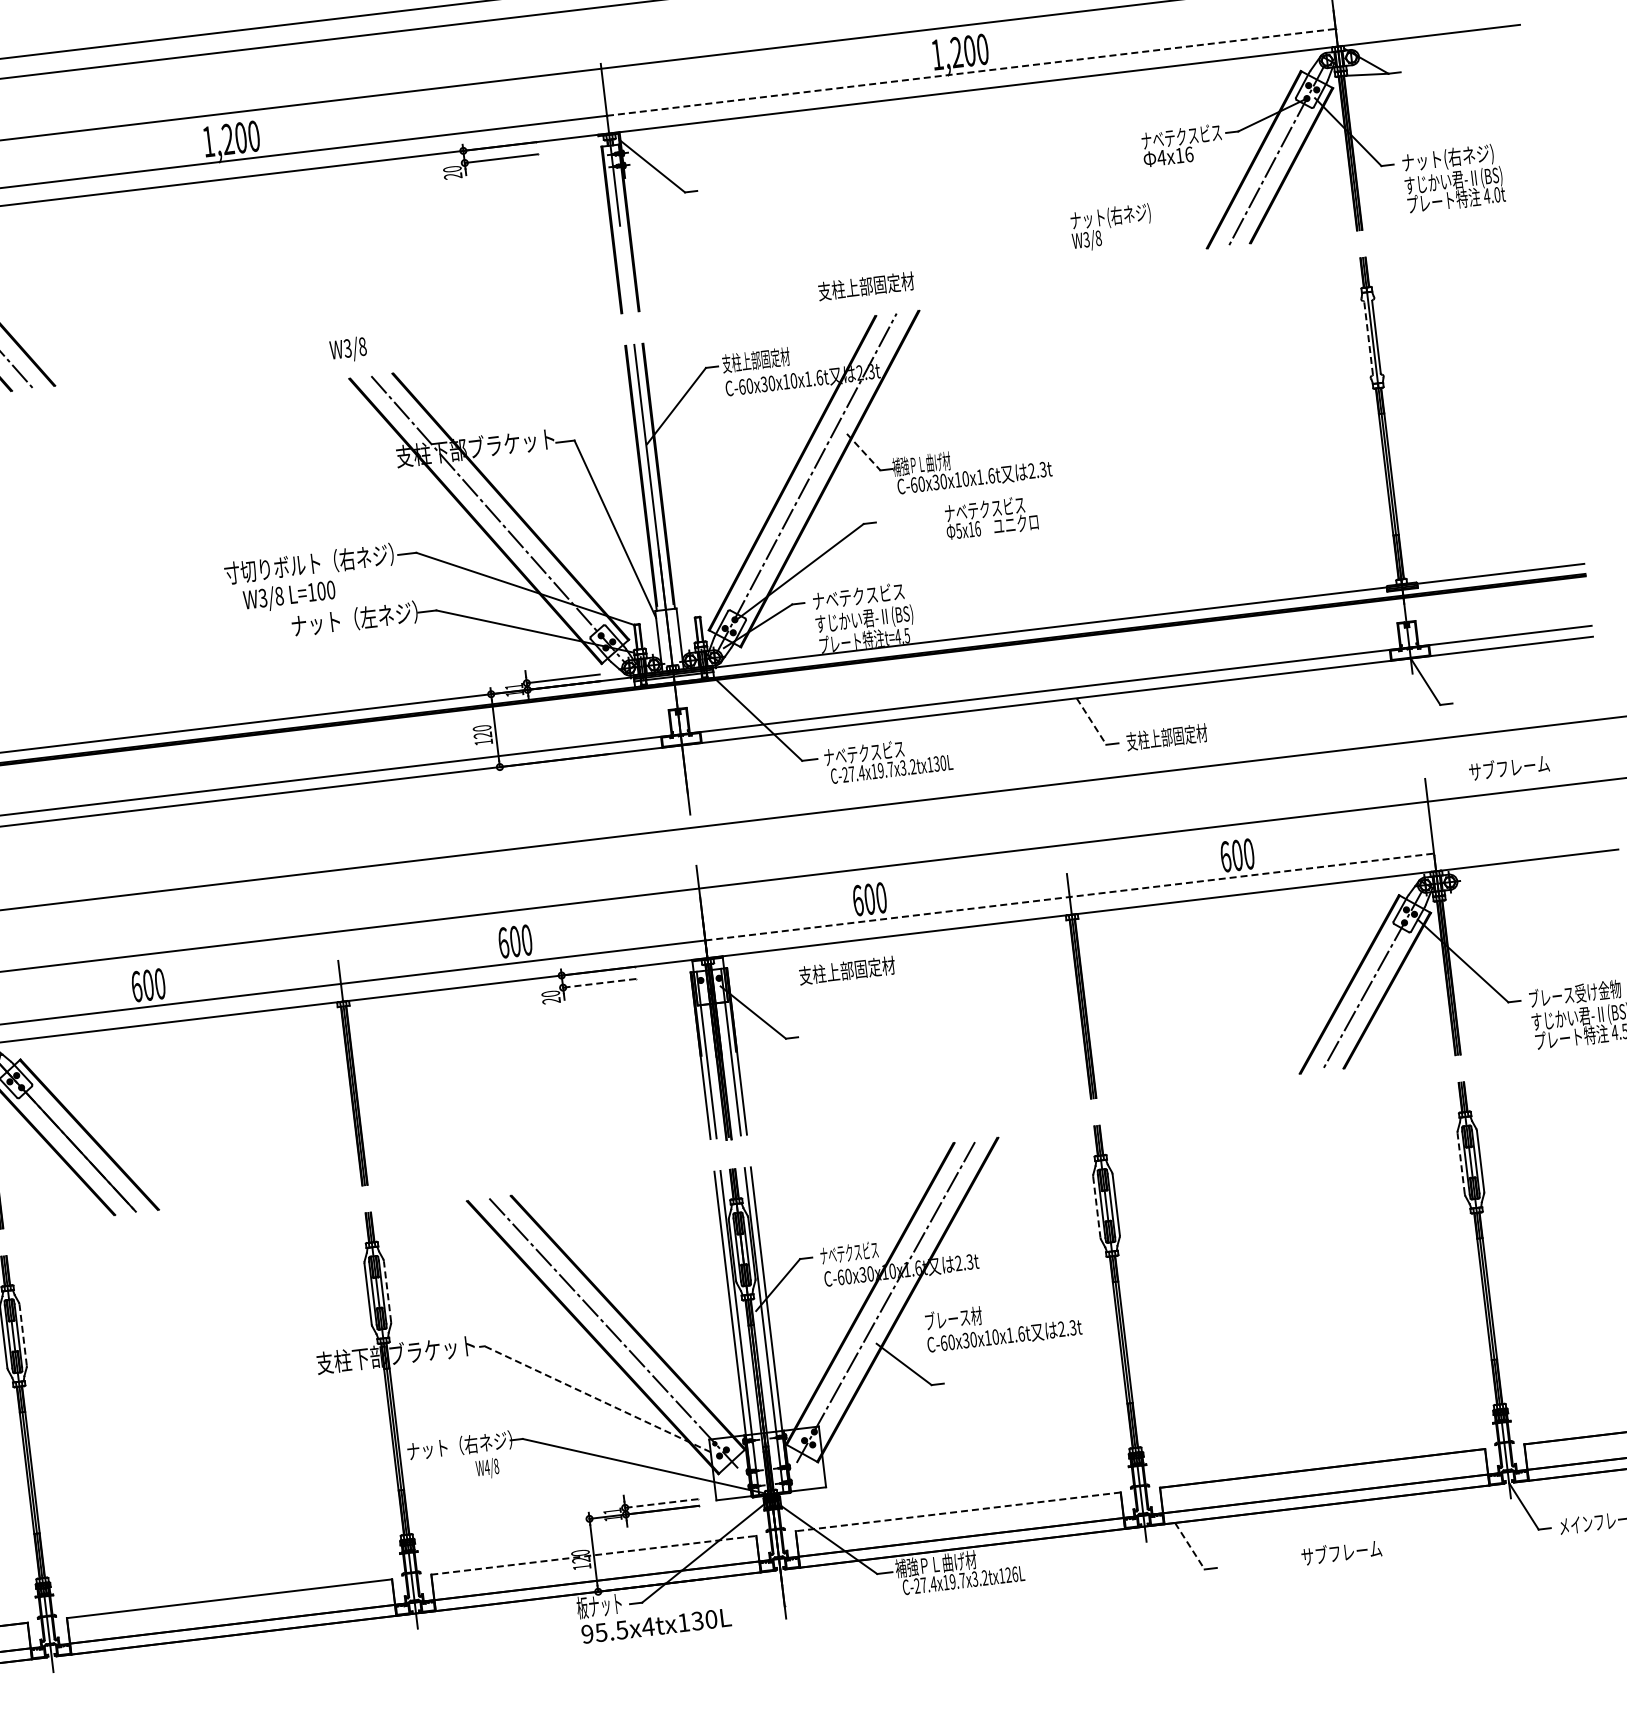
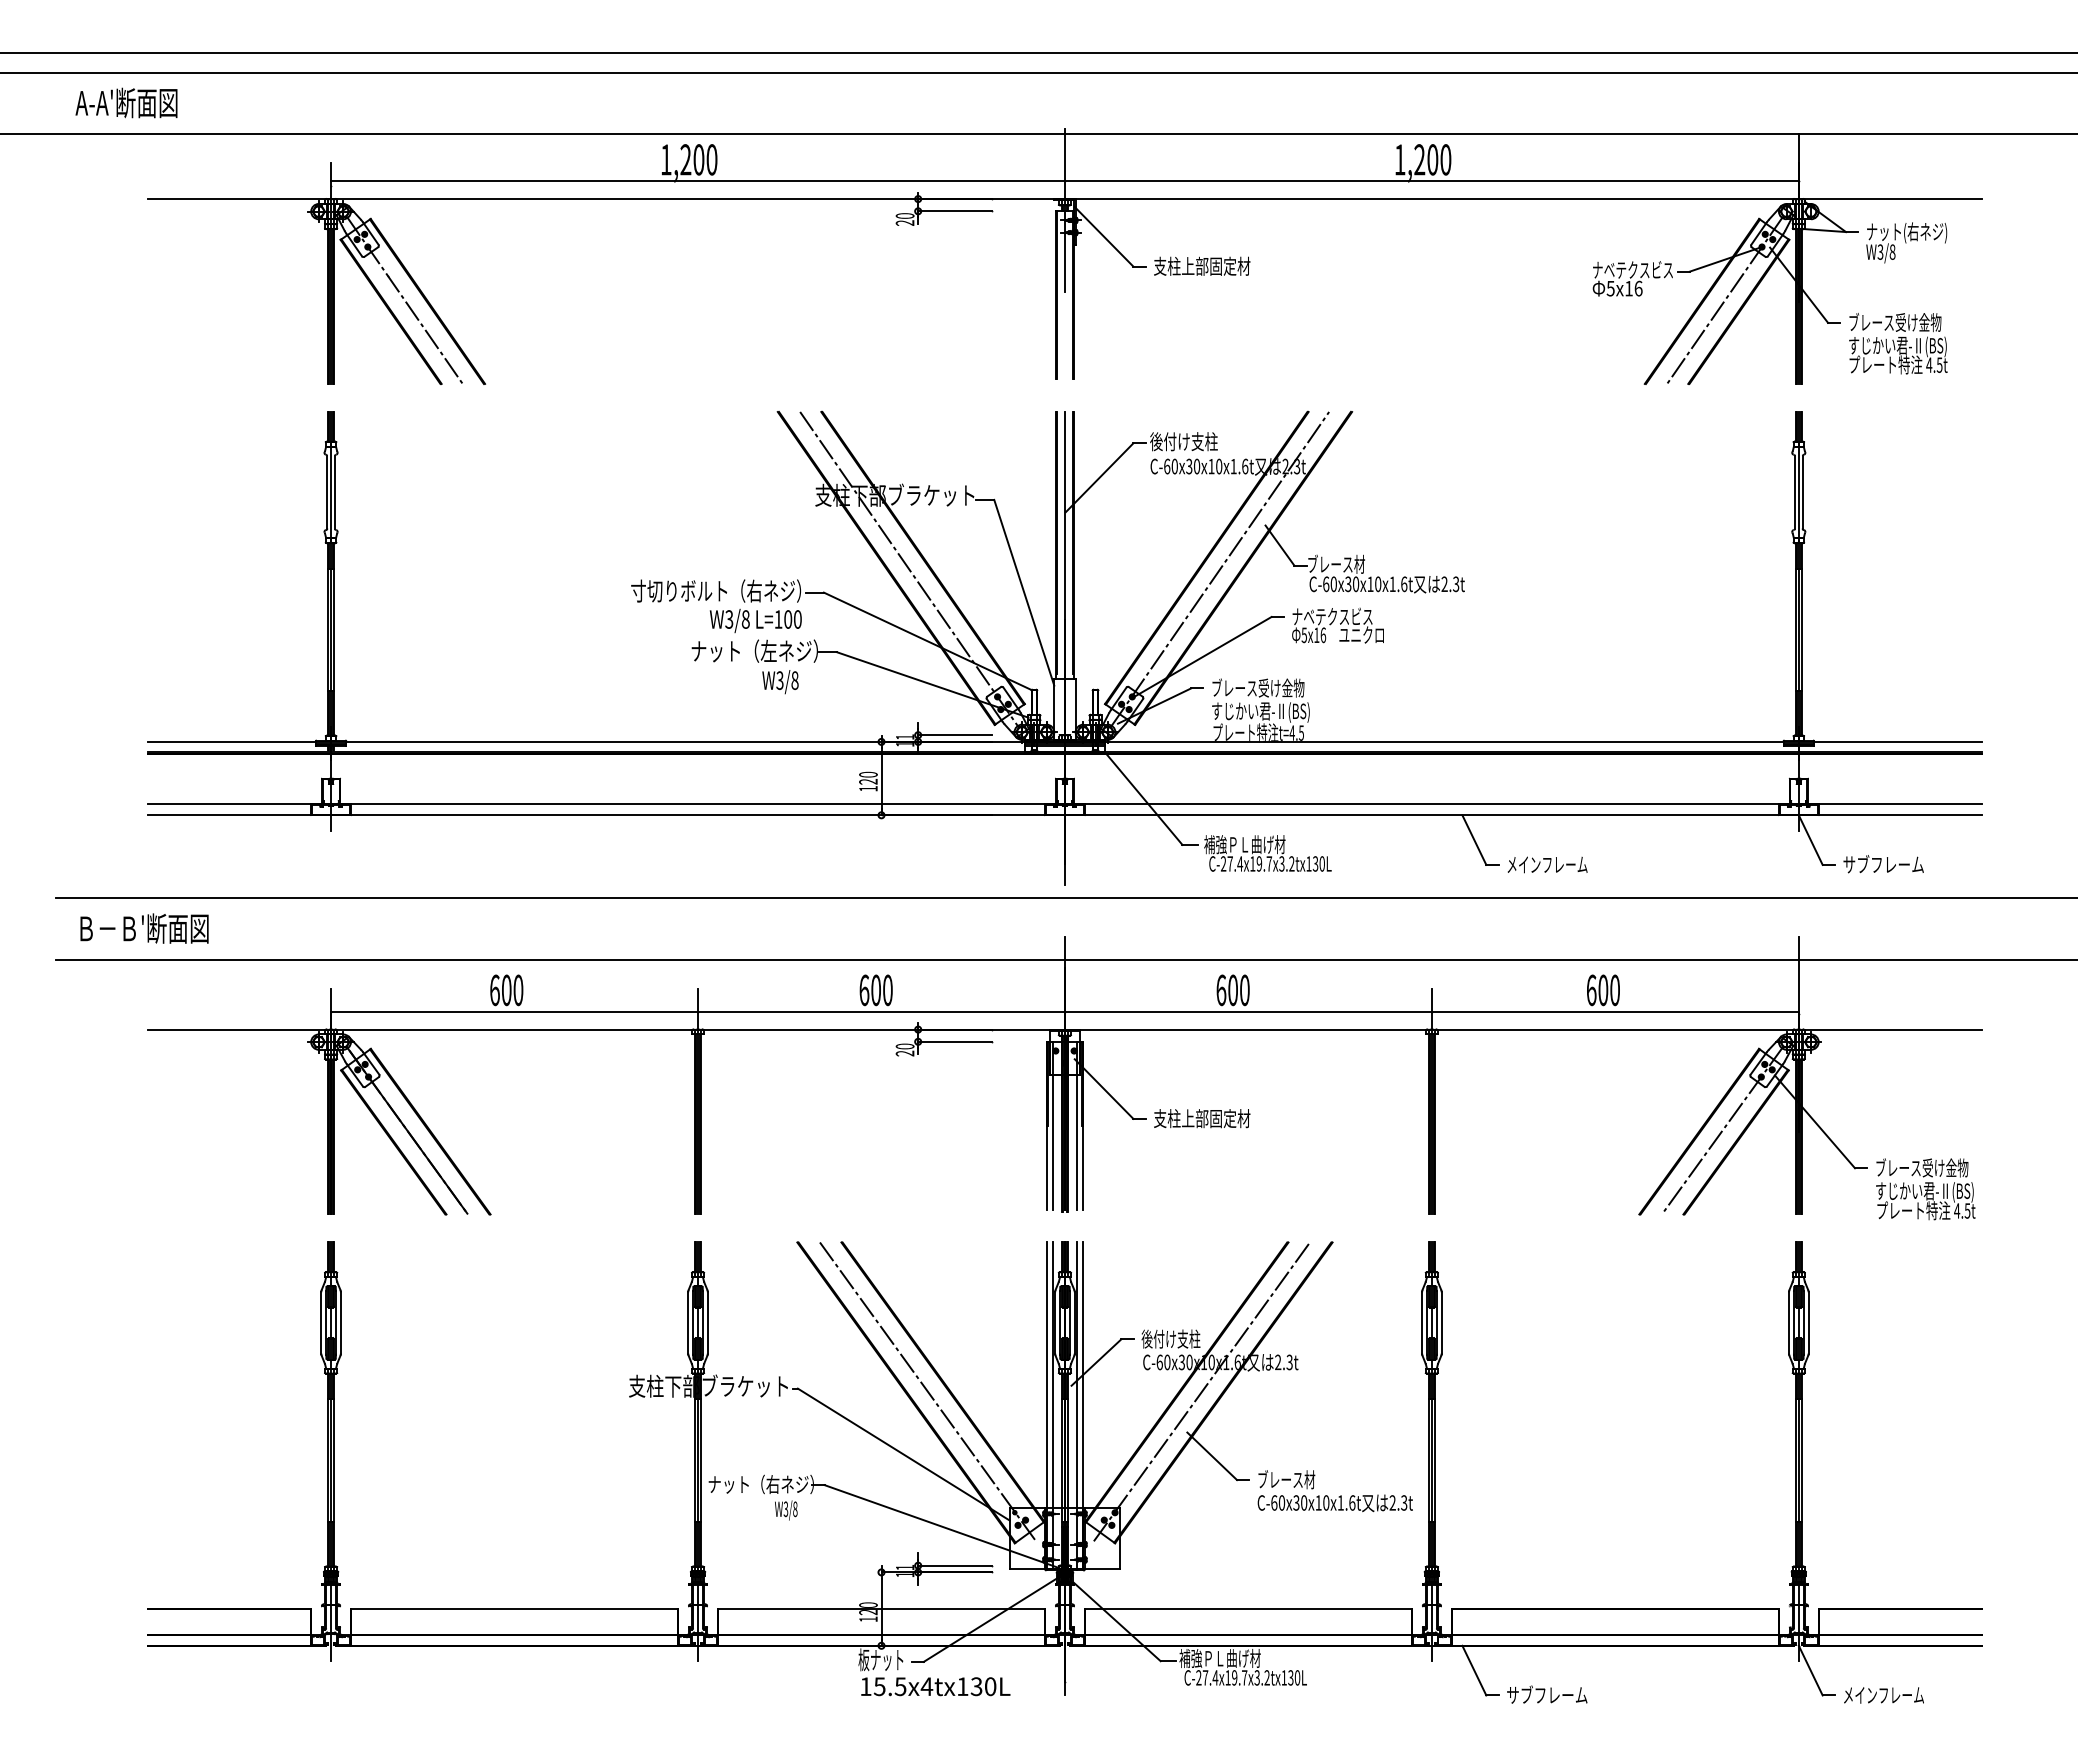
line: (970, 72) -> (1431, 181), dashed -> solid
text: (1161, 157) -> (1610, 288), 4x16 -> 5x16
text: (1448, 158) -> (1895, 323), ナット(右ネジ) -> ブレース受け金物
text: (1497, 194) -> (1939, 364), 4.0t -> 4.5t
text: (1111, 227) -> (1906, 242), moved
text: (866, 285) -> (1202, 265), moved
line: (1368, 338) -> (1794, 492), dashed -> solid
text: (348, 350) -> (780, 682), moved
text: (755, 360) -> (1183, 441), 支柱上部固定材 -> 後付け支柱
line: (864, 451) -> (1280, 545), dashed -> solid
text: (921, 463) -> (1336, 563), 補強ＰＬ曲げ材 -> ブレース材
text: (990, 517) -> (1337, 625), moved
text: (859, 595) -> (1258, 687), ナベテクスビス -> ブレース受け金物
text: (289, 596) -> (755, 620), moved
line: (1091, 721) -> (1474, 840), dashed -> solid
text: (1167, 737) -> (1547, 864), 支柱上部固定材 -> メインフレーム
text: (863, 753) -> (1244, 844), ナベテクスビス -> 補強ＰＬ曲げ材
text: (1509, 767) -> (1883, 864), moved
line: (1069, 896) -> (1431, 1011), dashed -> solid
text: (847, 970) -> (1202, 1118), moved
line: (599, 983) -> (954, 1041), dashed -> solid
line: (1461, 1163) -> (1789, 1322), dashed -> solid
line: (1097, 1206) -> (1422, 1322), dashed -> solid
text: (848, 1252) -> (1170, 1338), ナベテクスビス -> 後付け支柱
line: (387, 1291) -> (707, 1322), dashed -> solid
text: (1002, 1324) -> (1334, 1491), moved
line: (22, 1334) -> (340, 1322), dashed -> solid
line: (597, 1399) -> (903, 1454), dashed -> solid
text: (486, 1467) -> (785, 1509), W4/8 -> W3/8
line: (661, 1503) -> (954, 1565), dashed -> solid
line: (958, 1512) -> (1248, 1609), dashed -> solid
line: (1189, 1546) -> (1474, 1670), dashed -> solid
text: (1341, 1552) -> (1547, 1694), moved
line: (593, 1555) -> (881, 1609), dashed -> solid
text: (1012, 1574) -> (1294, 1677), C-27.4x19.7x3.2tx126L -> C-27.4x19.7x3.2tx130L
text: (587, 1634) -> (865, 1686), 95.5x4tx130L -> 15.5x4tx130L

